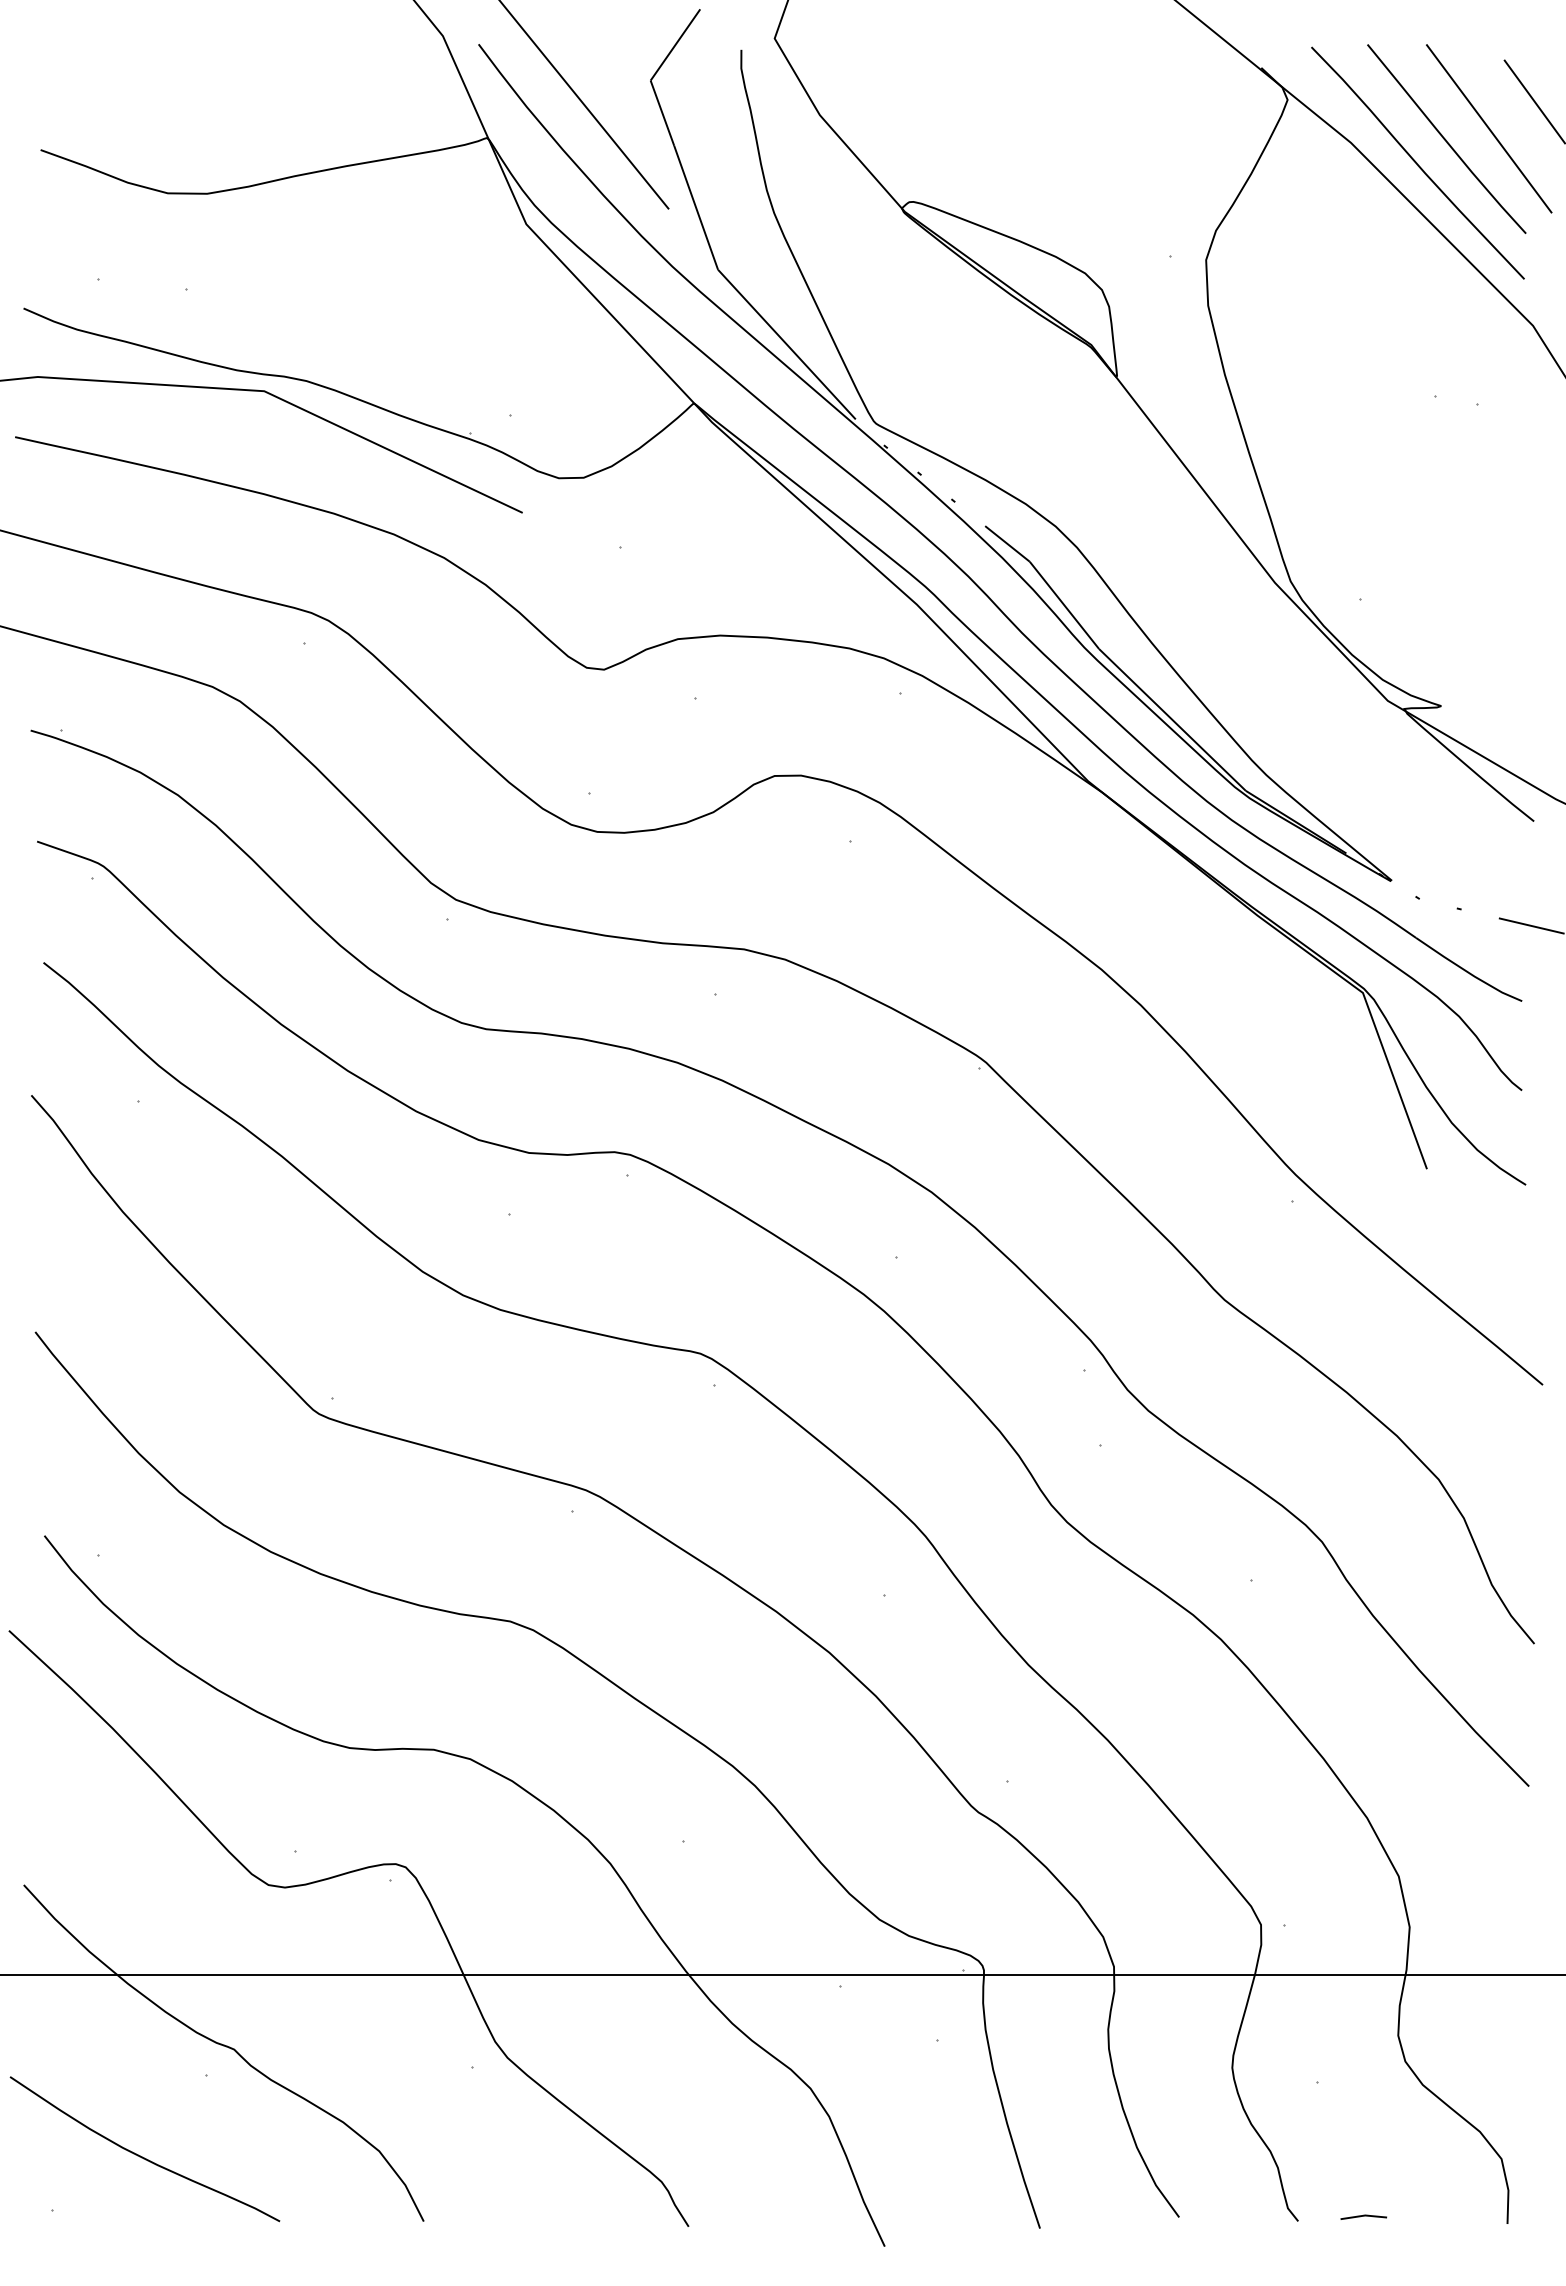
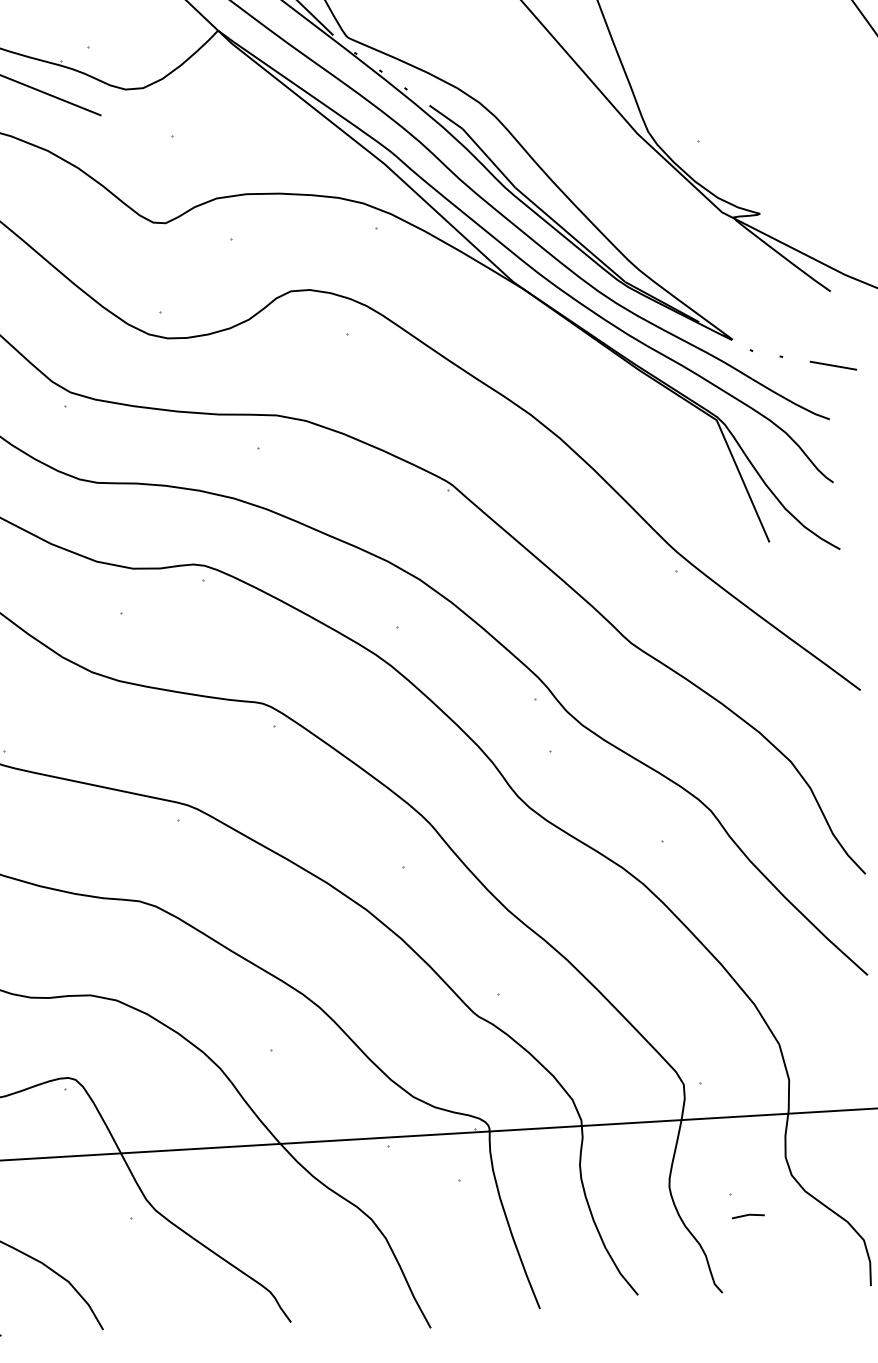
line: (1363, 2216) -> (748, 1215), moved

